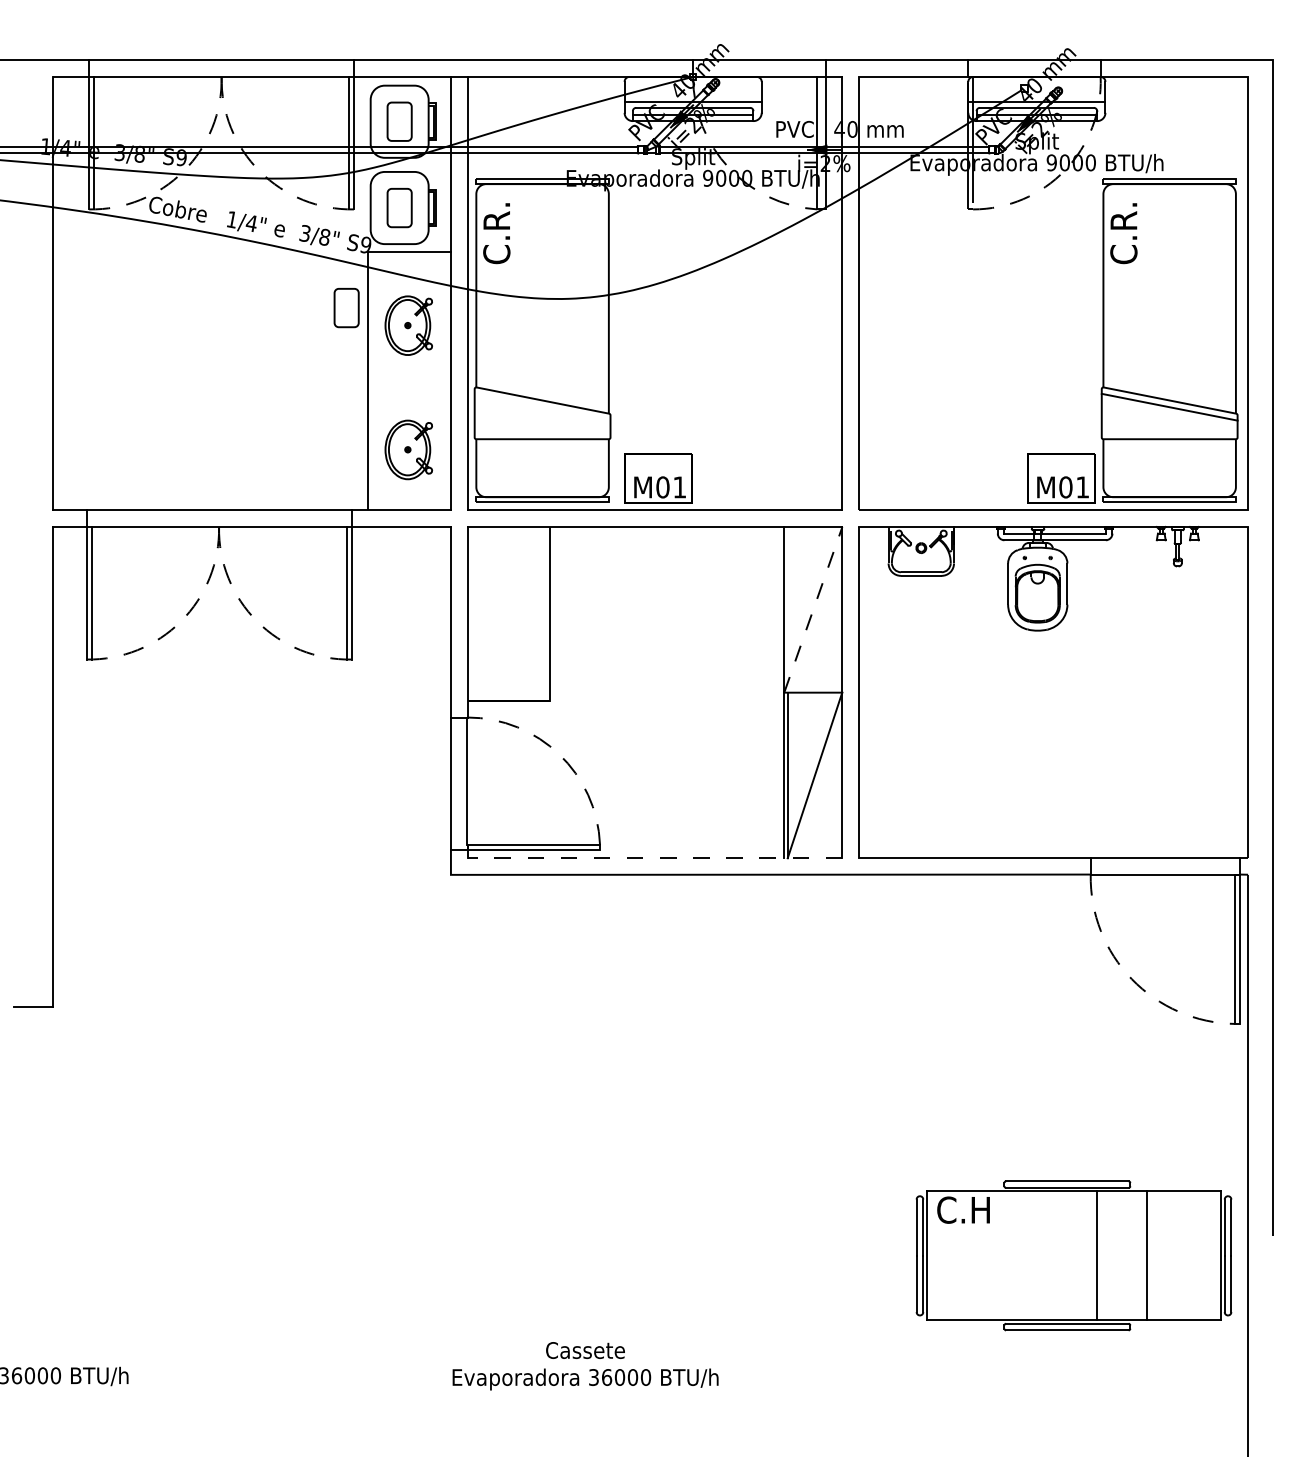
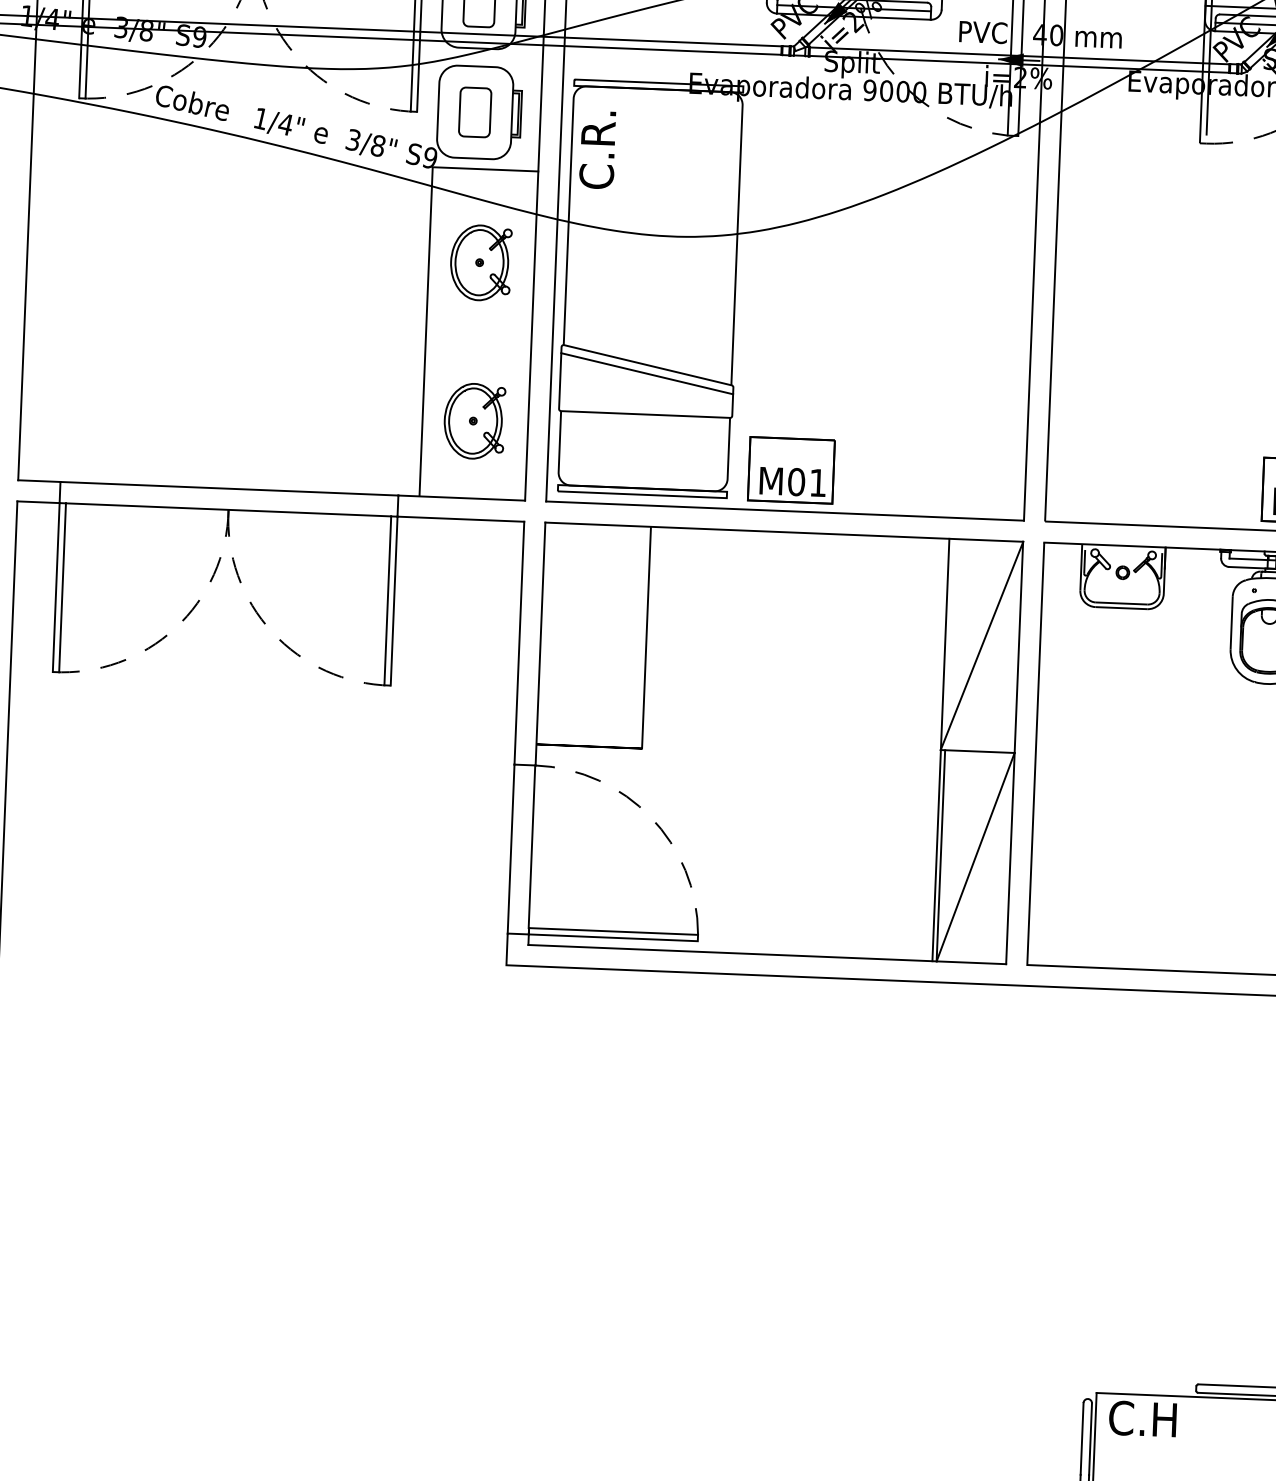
part: (346, 308) -> (402, 237), removed
line: (542, 406) -> (647, 372), added
line: (813, 609) -> (982, 645), dashed -> solid
line: (654, 858) -> (766, 954), dashed -> solid

